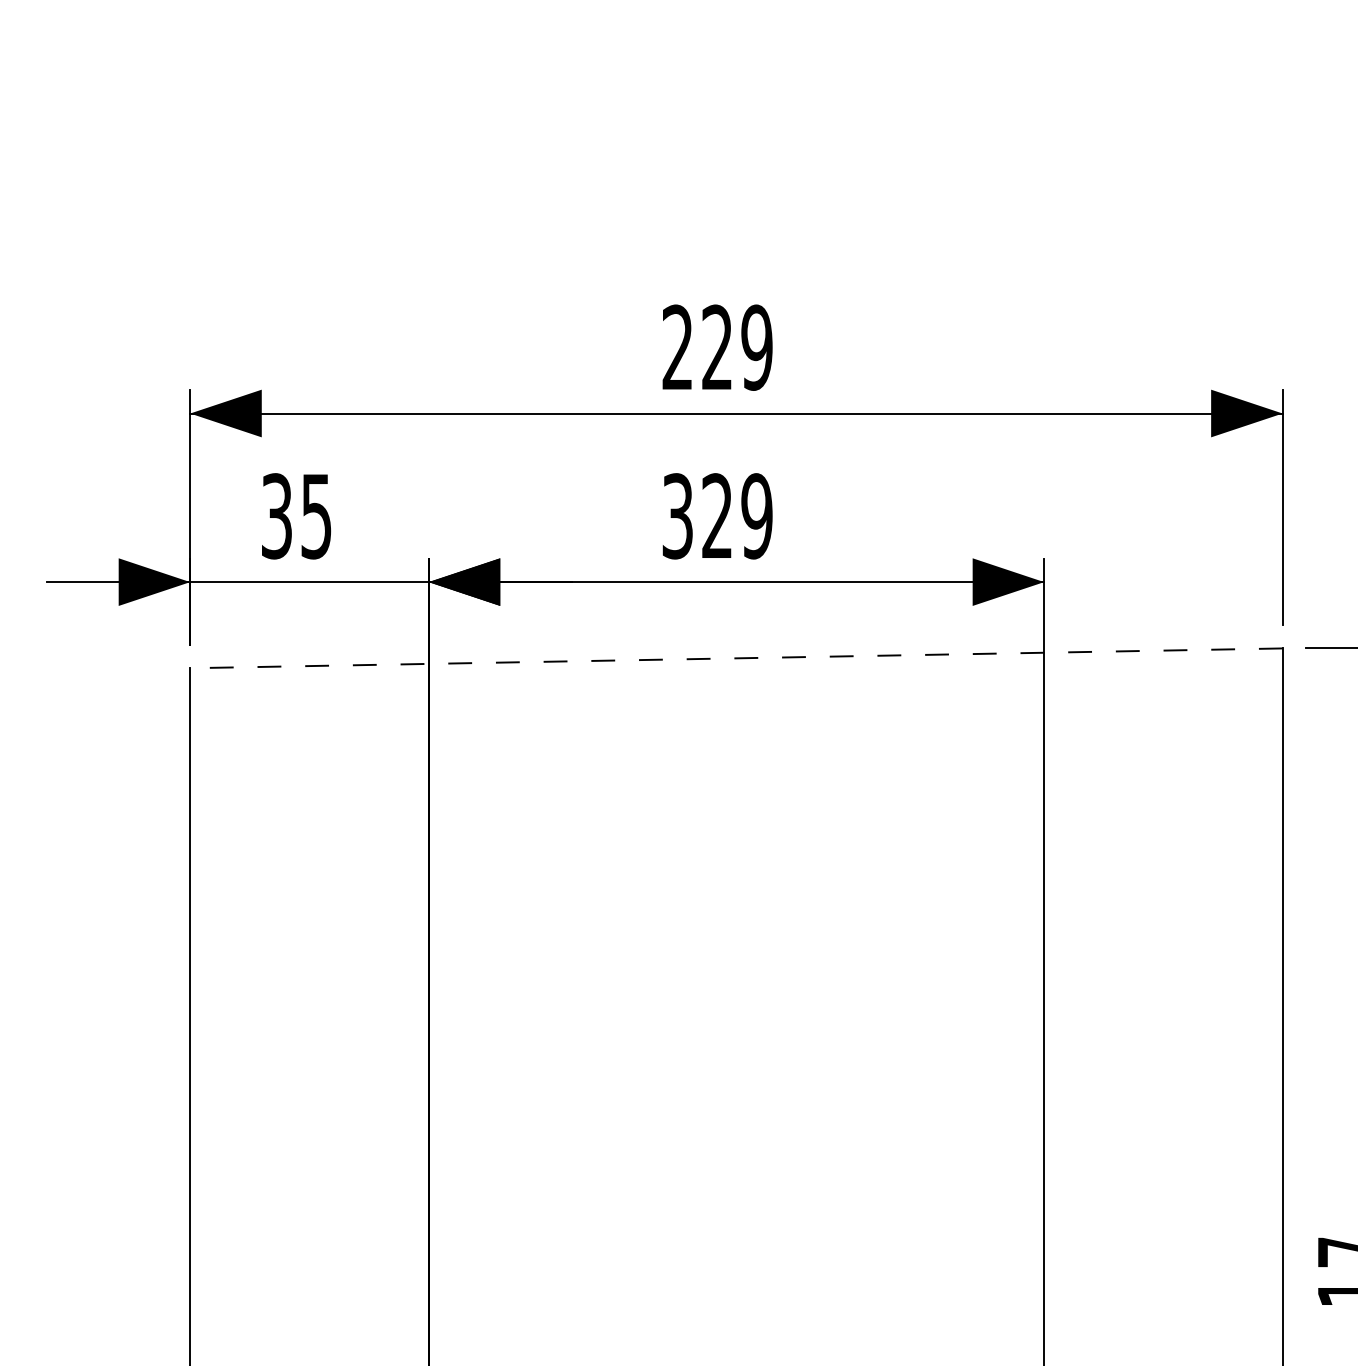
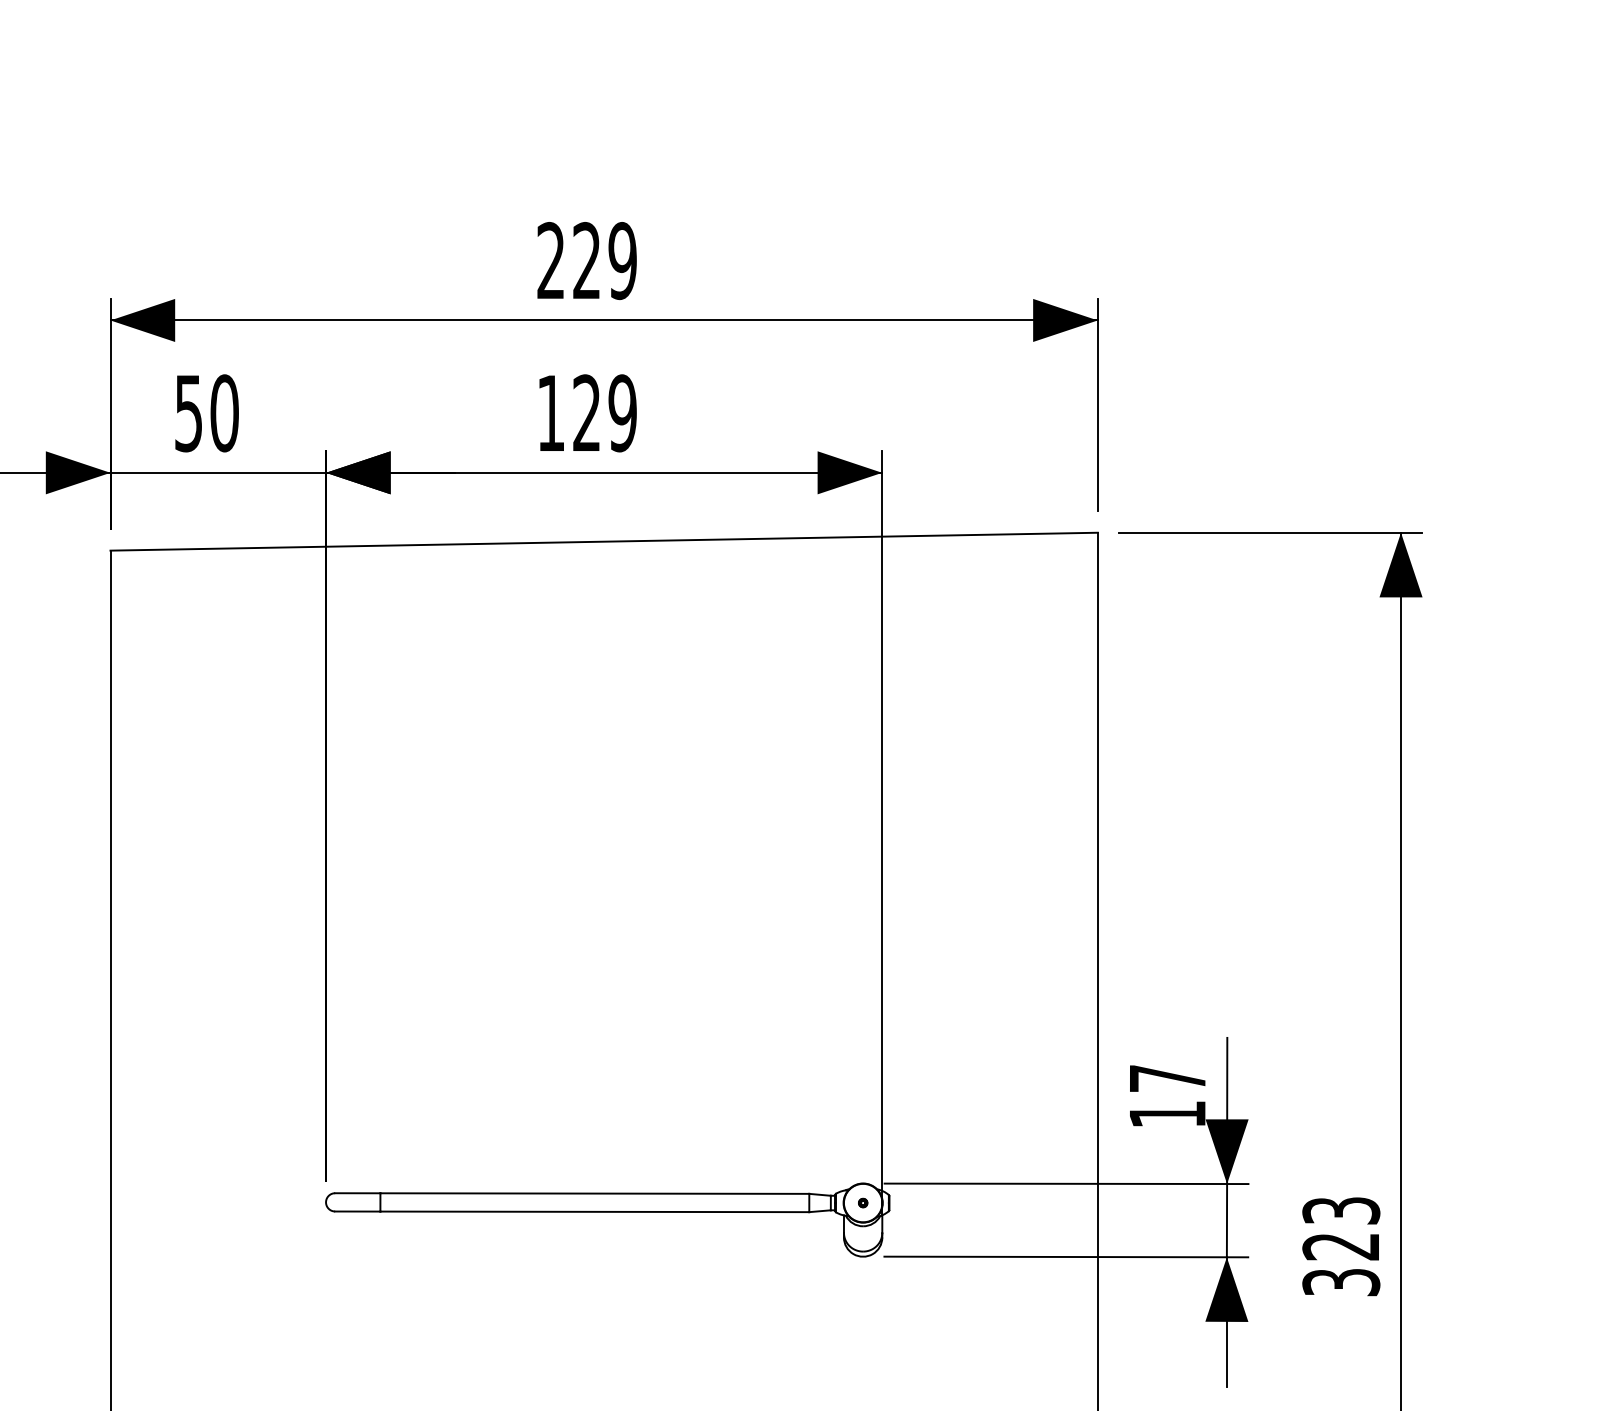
text: (296, 516) -> (206, 413), 35 -> 50
text: (677, 516) -> (550, 413), 329 -> 129
line: (736, 658) -> (604, 541), dashed -> solid

